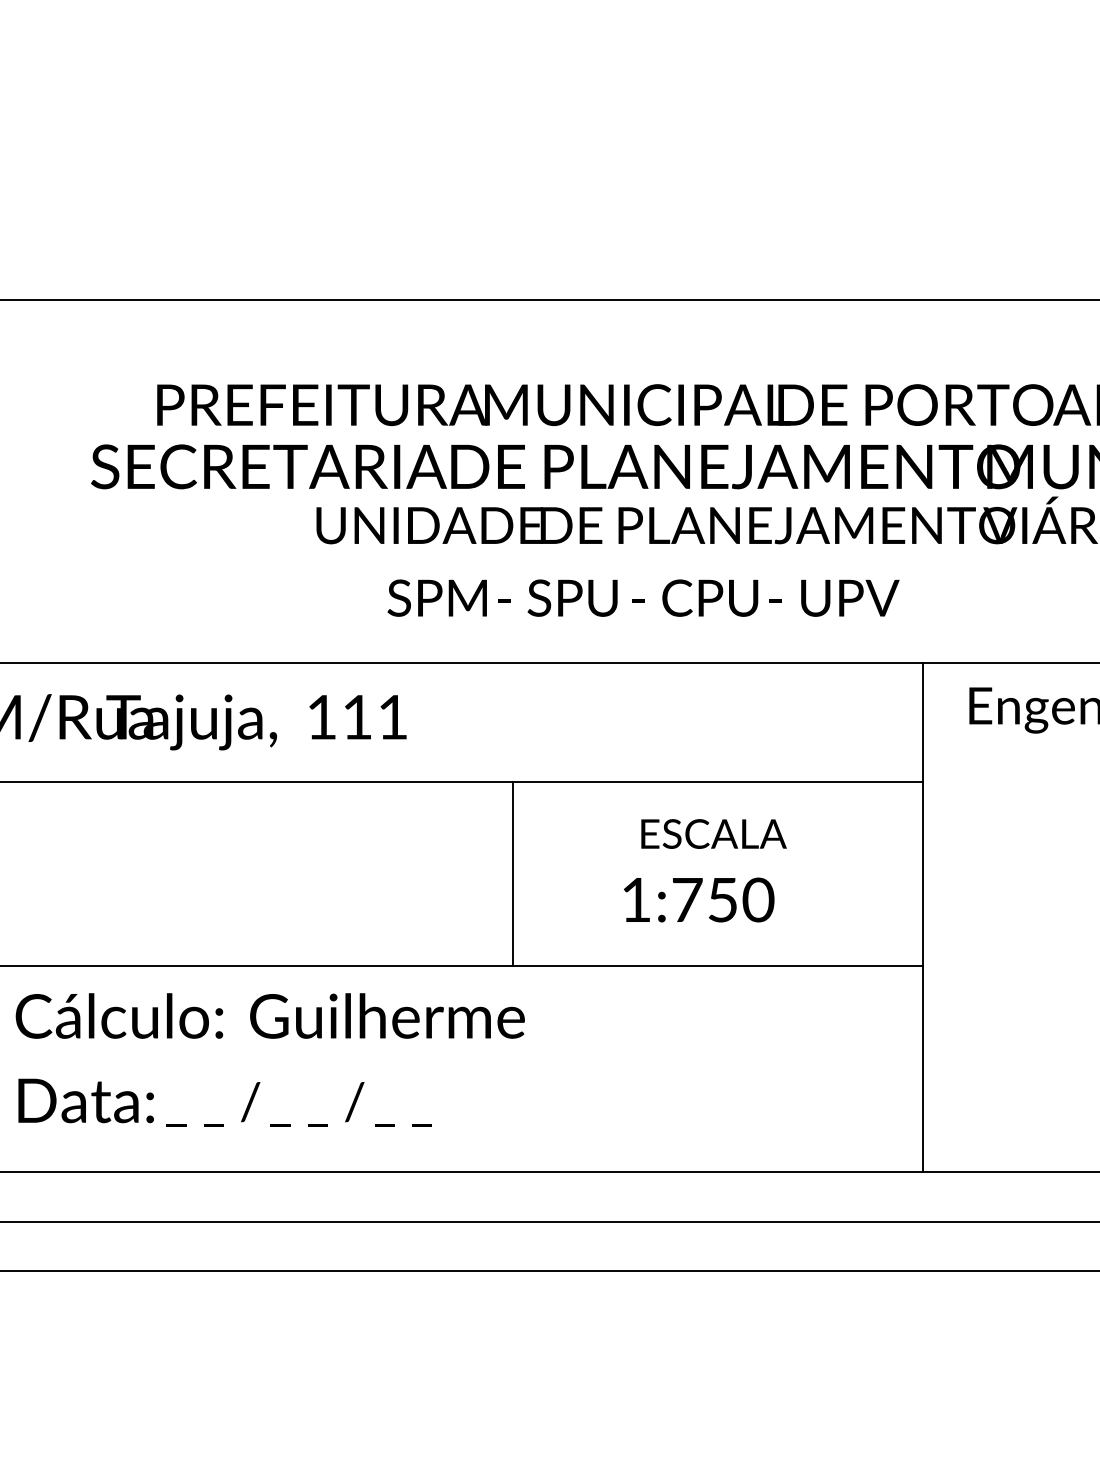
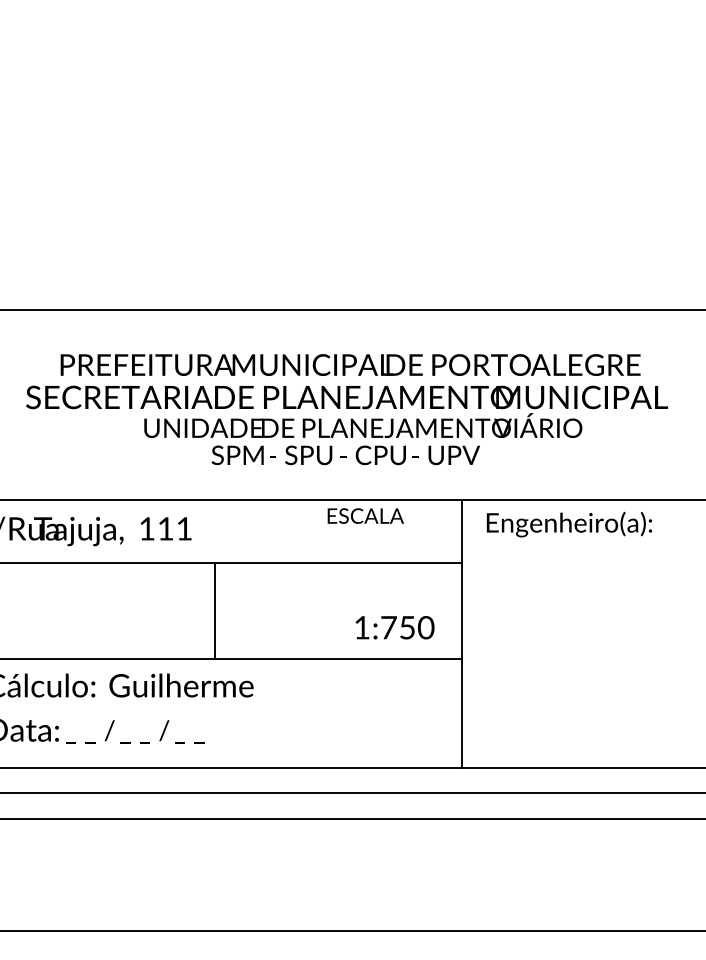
text: (642, 598) -> (345, 455), moved
text: (713, 832) -> (365, 515), moved
line: (513, 872) -> (215, 610), moved
text: (698, 899) -> (394, 627), moved

